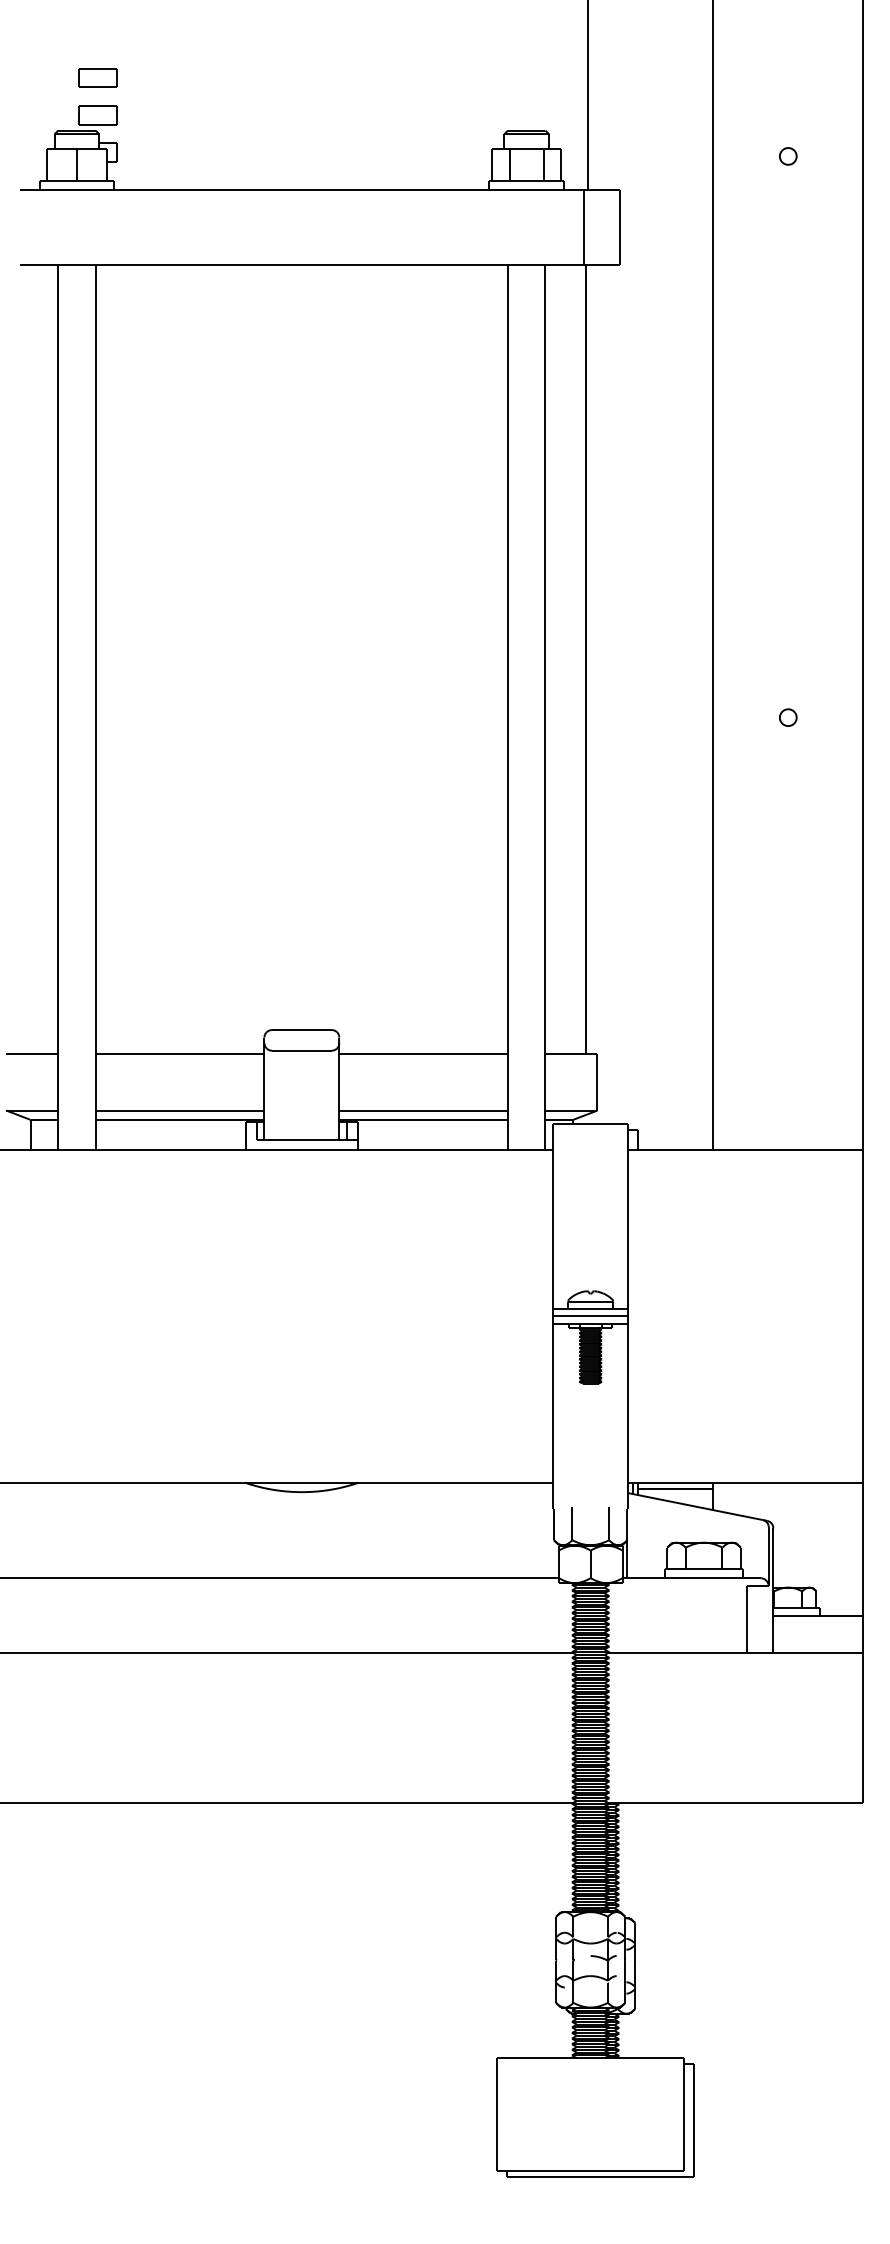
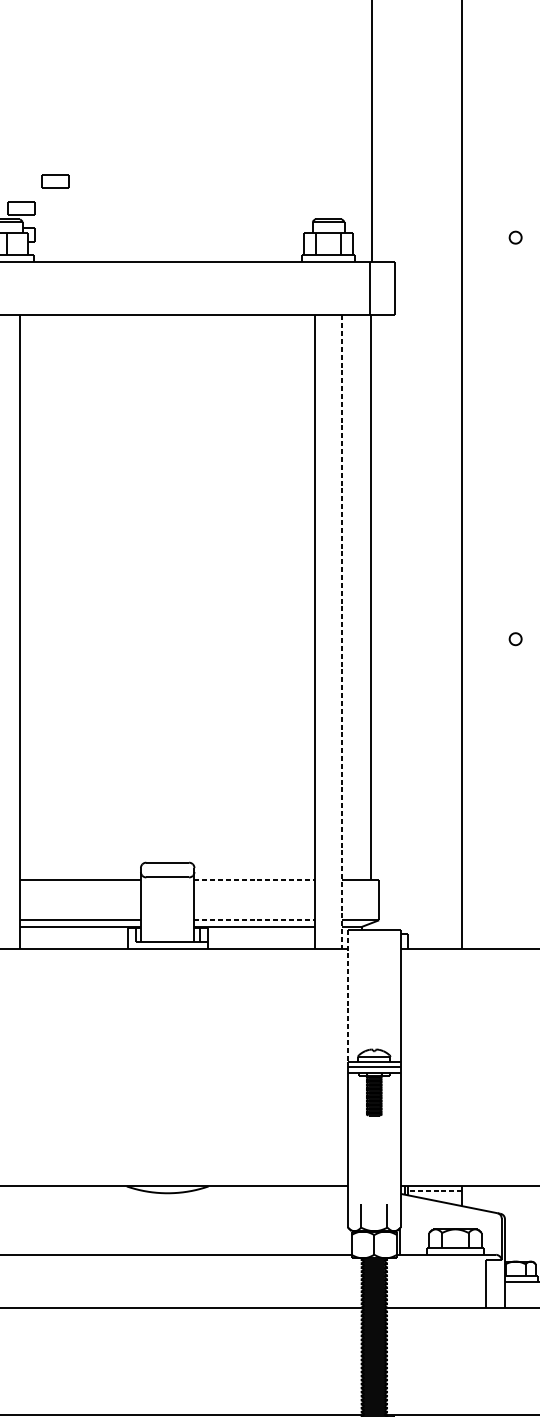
part: (97, 77) -> (55, 181), moved
line: (545, 707) -> (341, 631), solid -> dashed
line: (424, 1054) -> (255, 880), solid -> dashed
line: (424, 1110) -> (255, 920), solid -> dashed
line: (553, 1216) -> (347, 996), solid -> dashed
line: (675, 1488) -> (434, 1190), solid -> dashed

